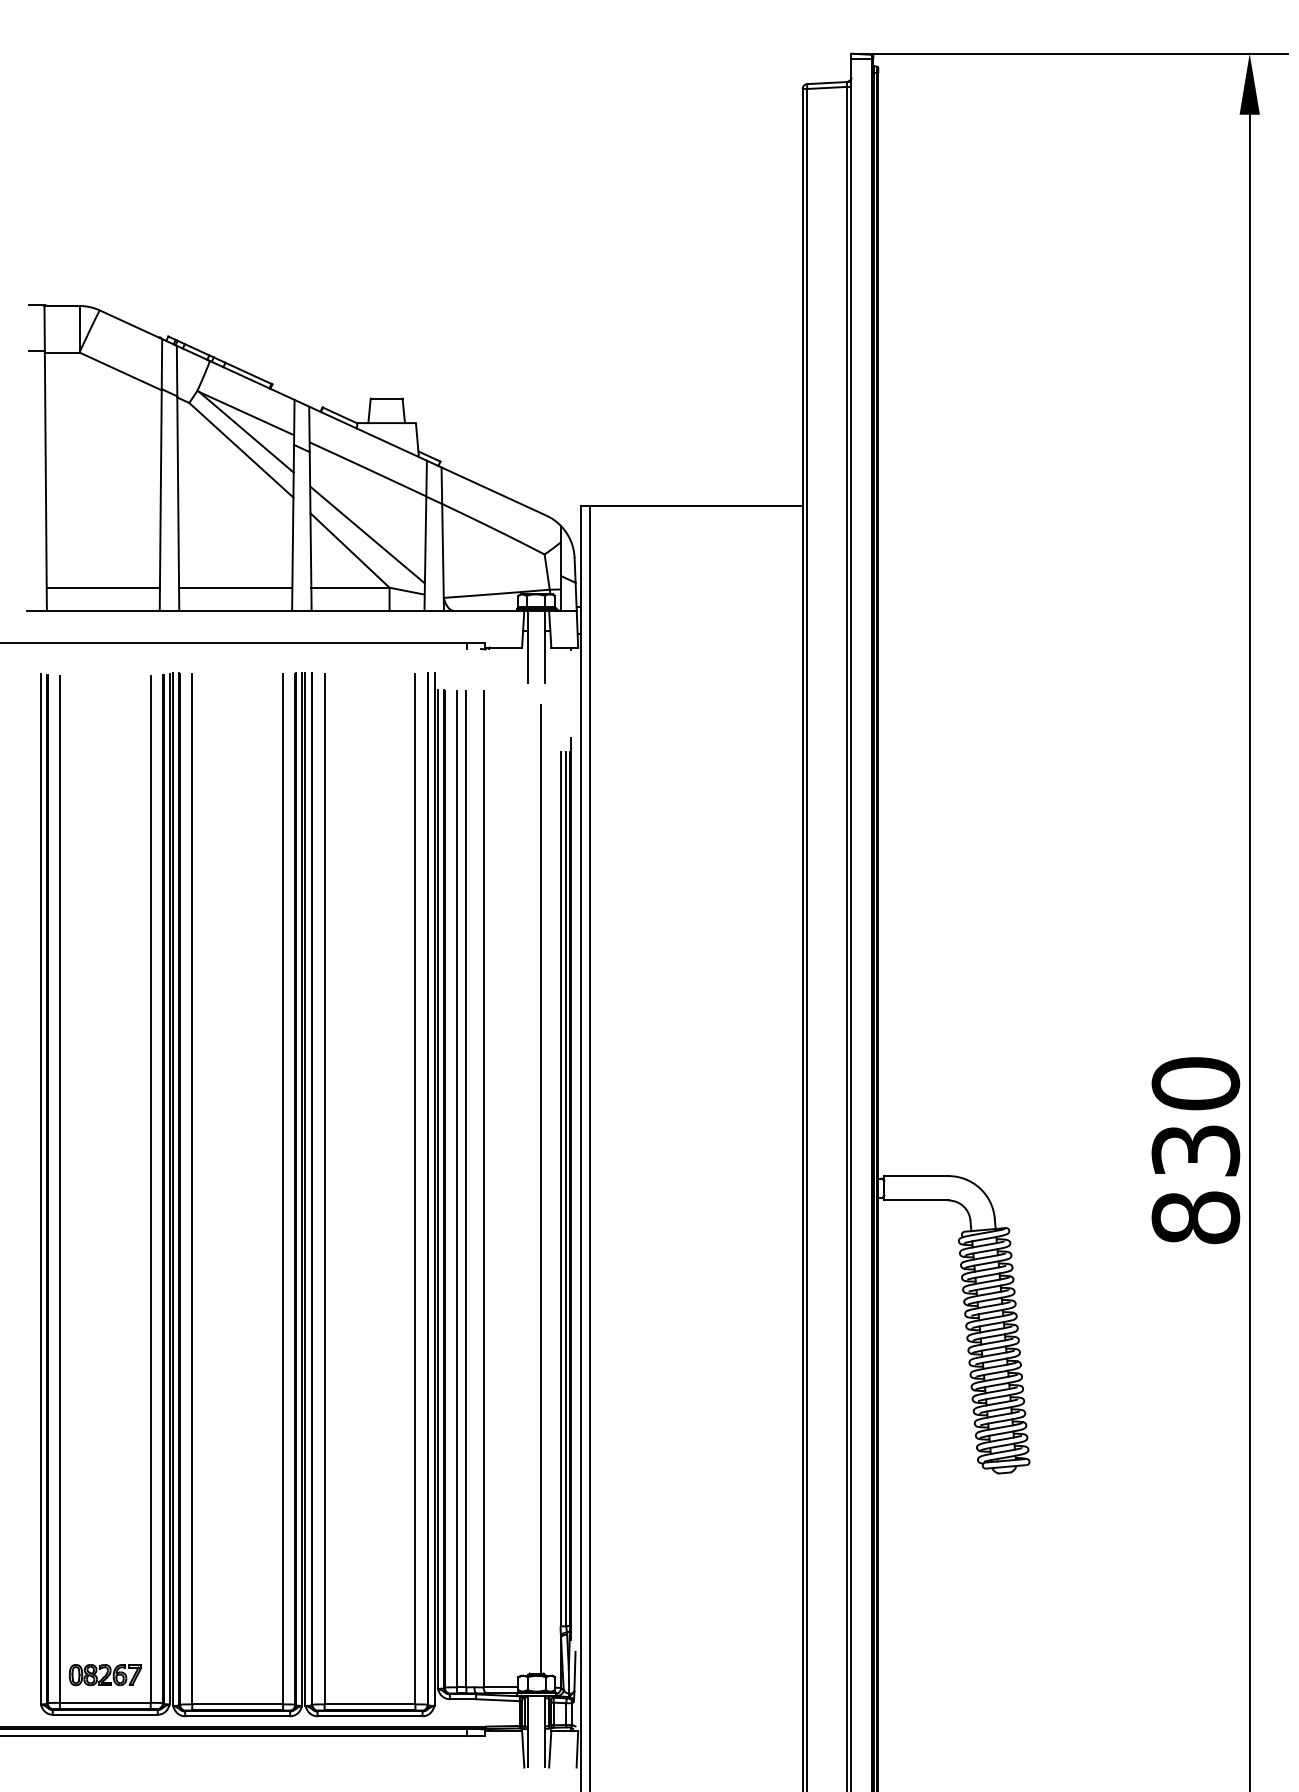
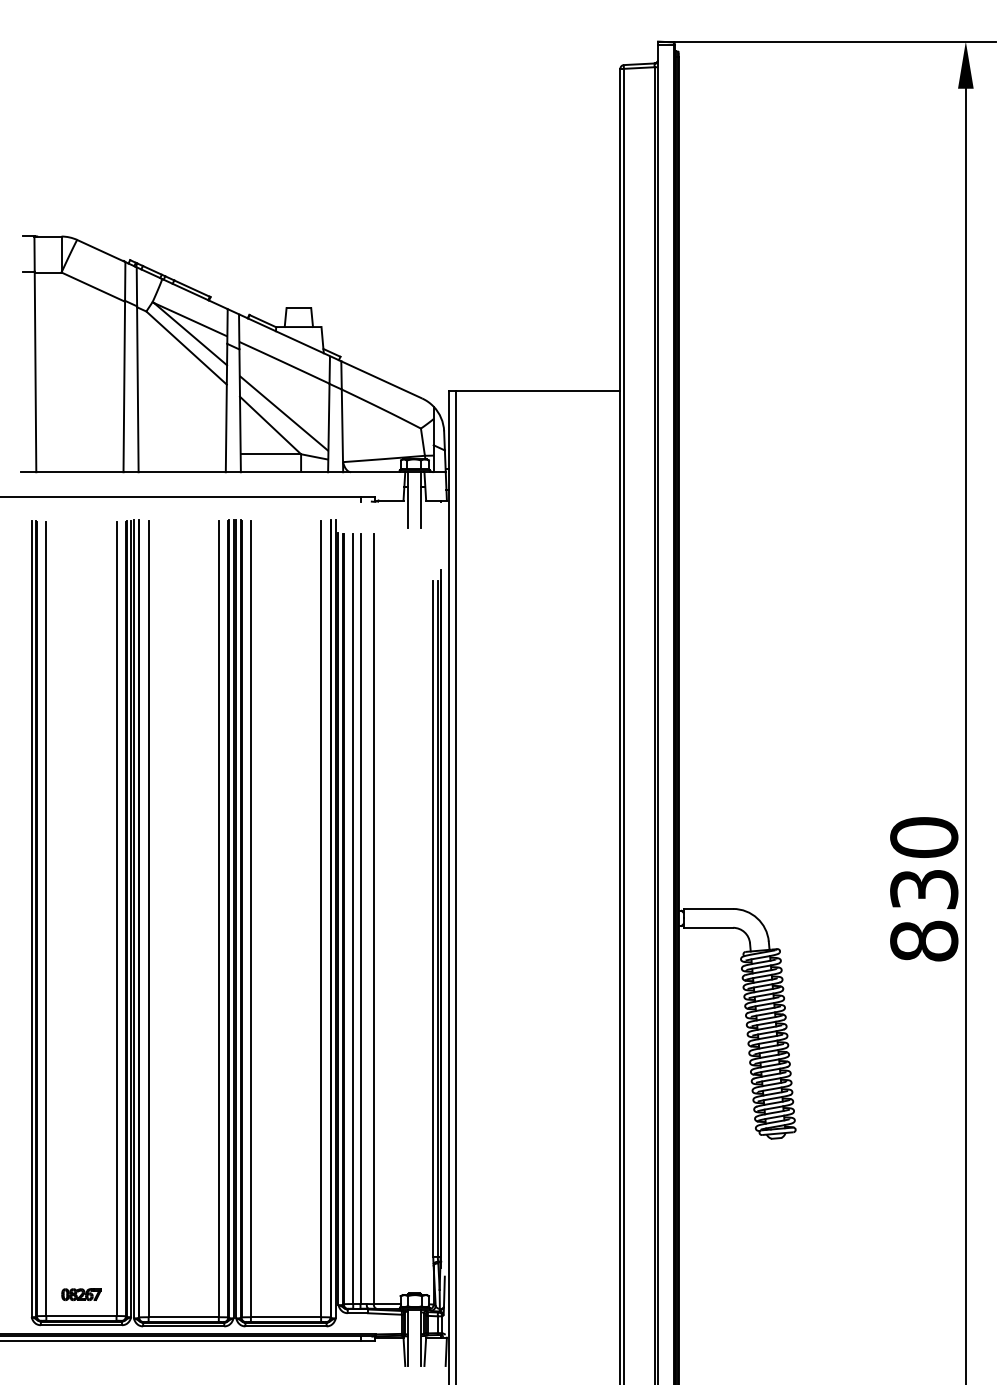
line: (102, 587) -> (79, 454), removed
line: (235, 587) -> (182, 454), removed
line: (541, 1188) -> (418, 918), removed
part: (104, 1675) -> (80, 1294), size x0.7

